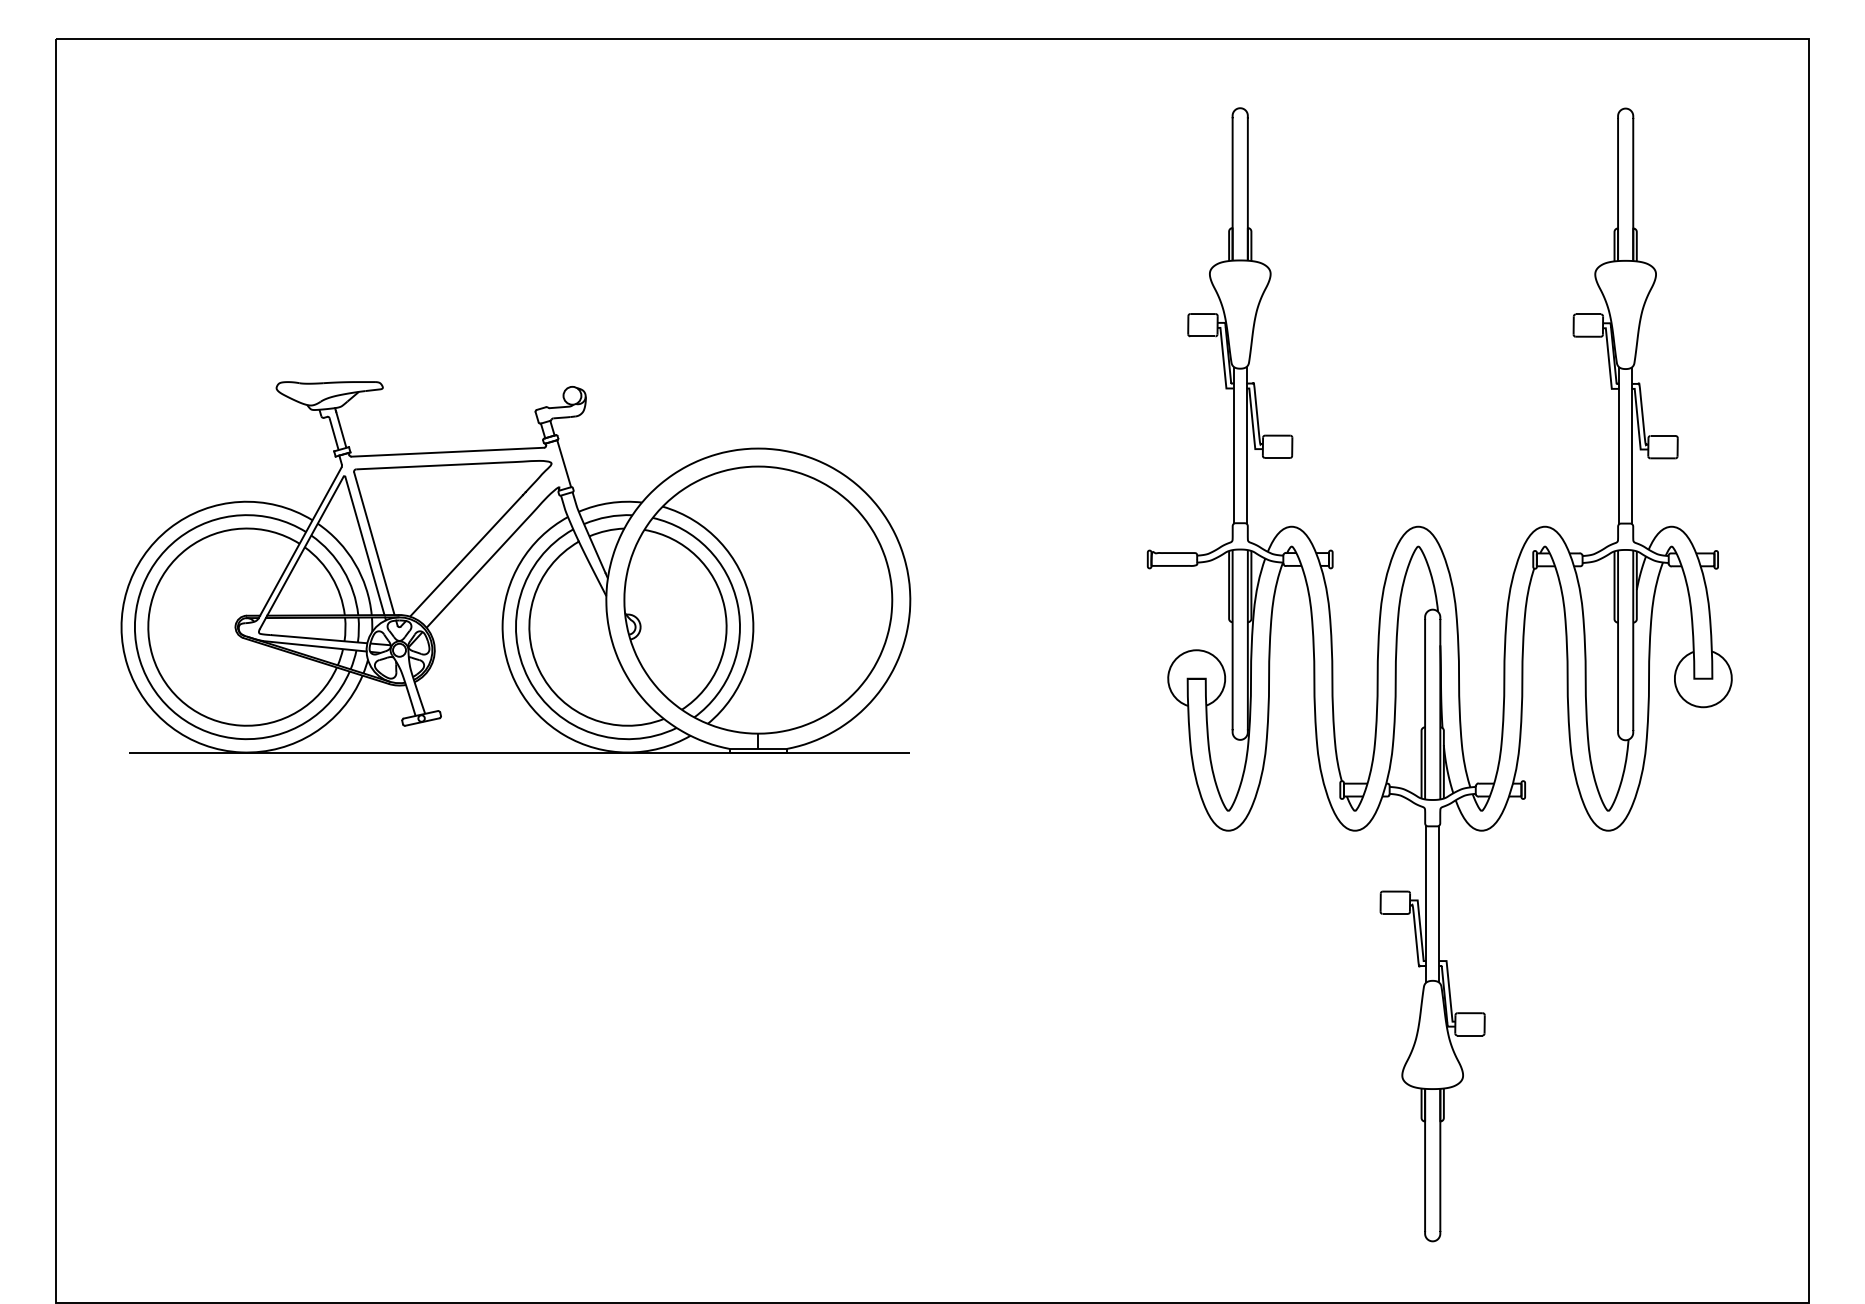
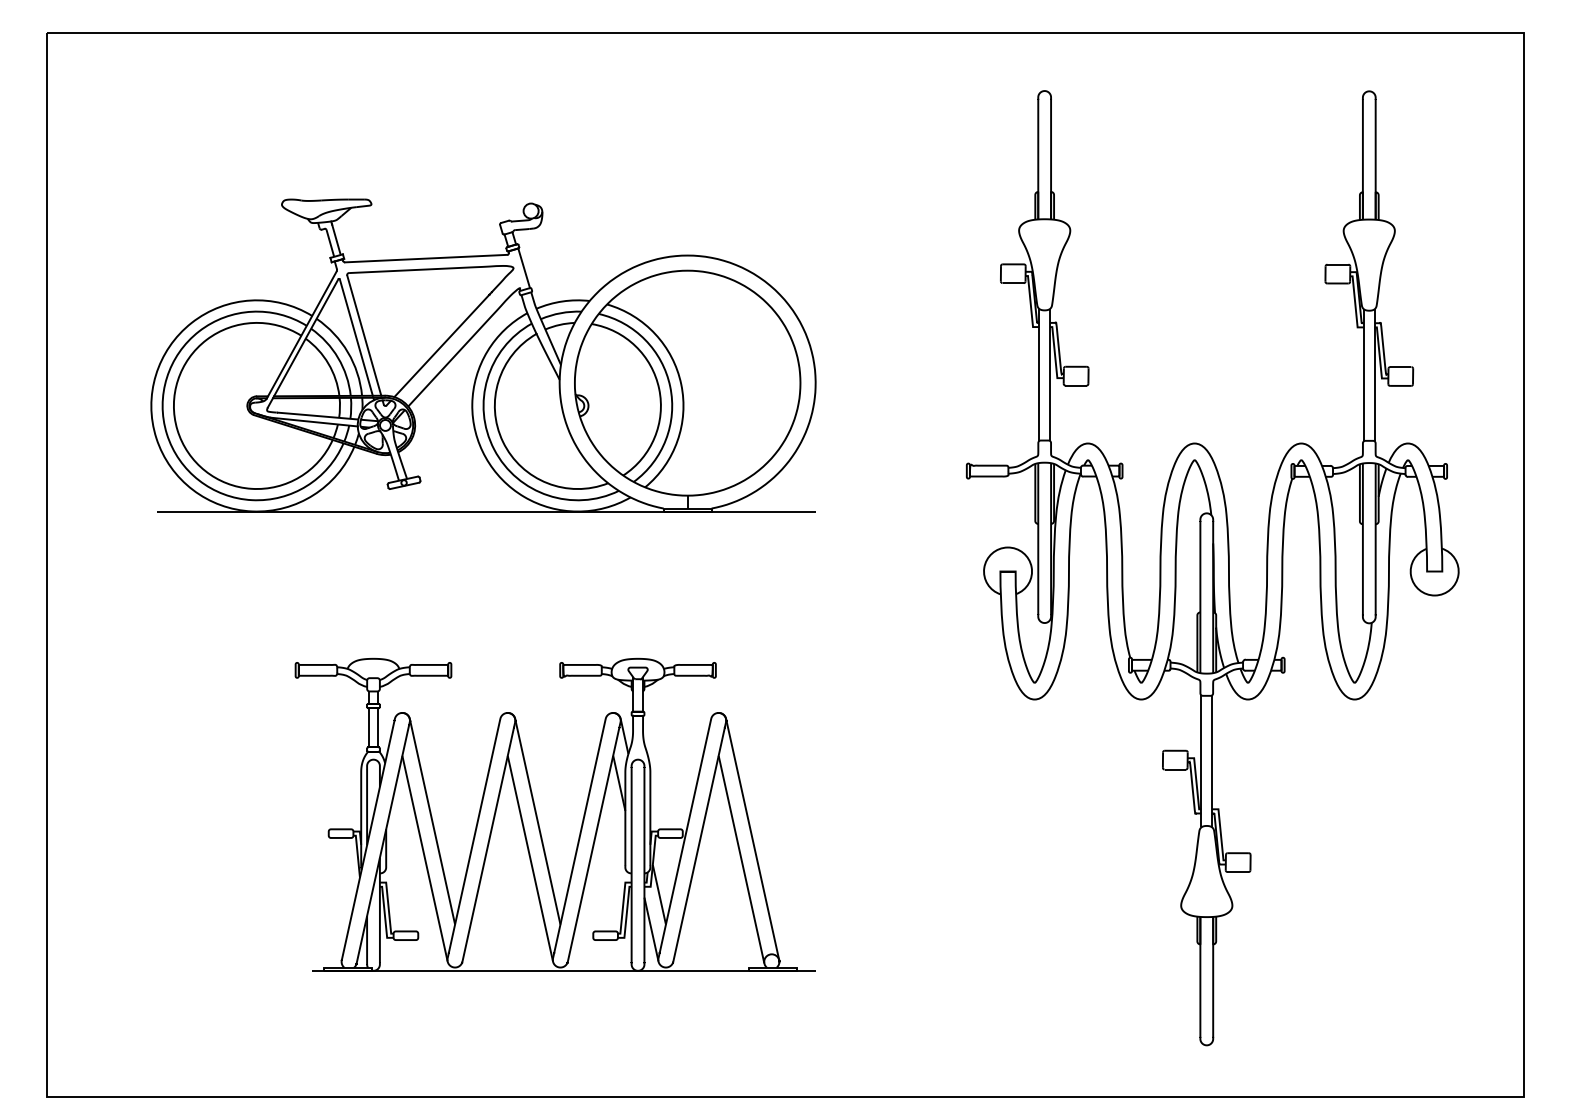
part: (515, 567) -> (483, 355), moved
part: (638, 970) -> (537, 817), added

